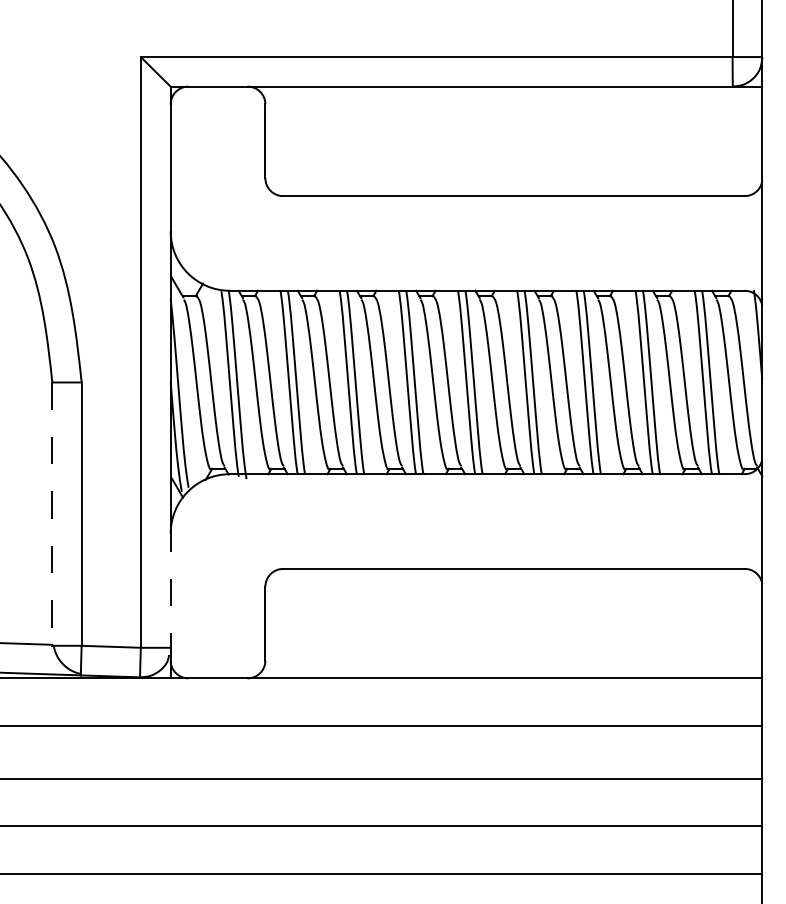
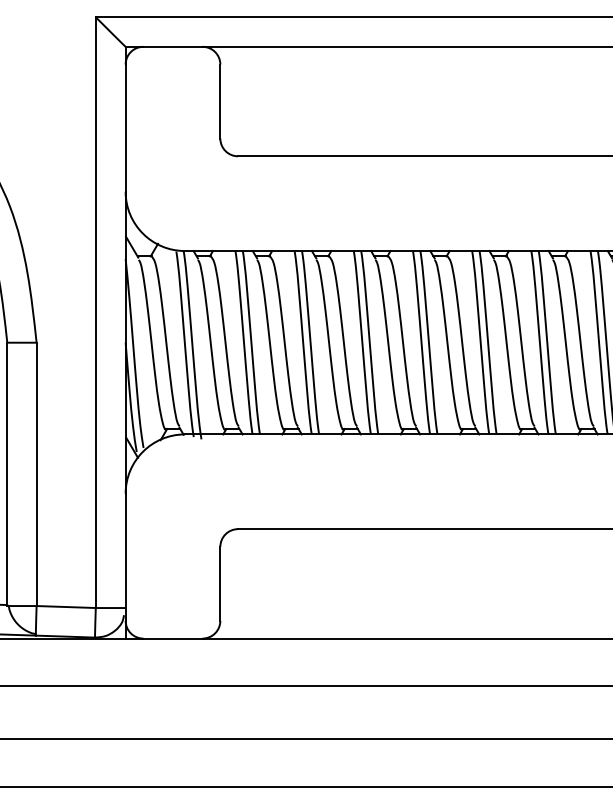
line: (52, 514) -> (7, 474), dashed -> solid
line: (170, 597) -> (125, 557), dashed -> solid

